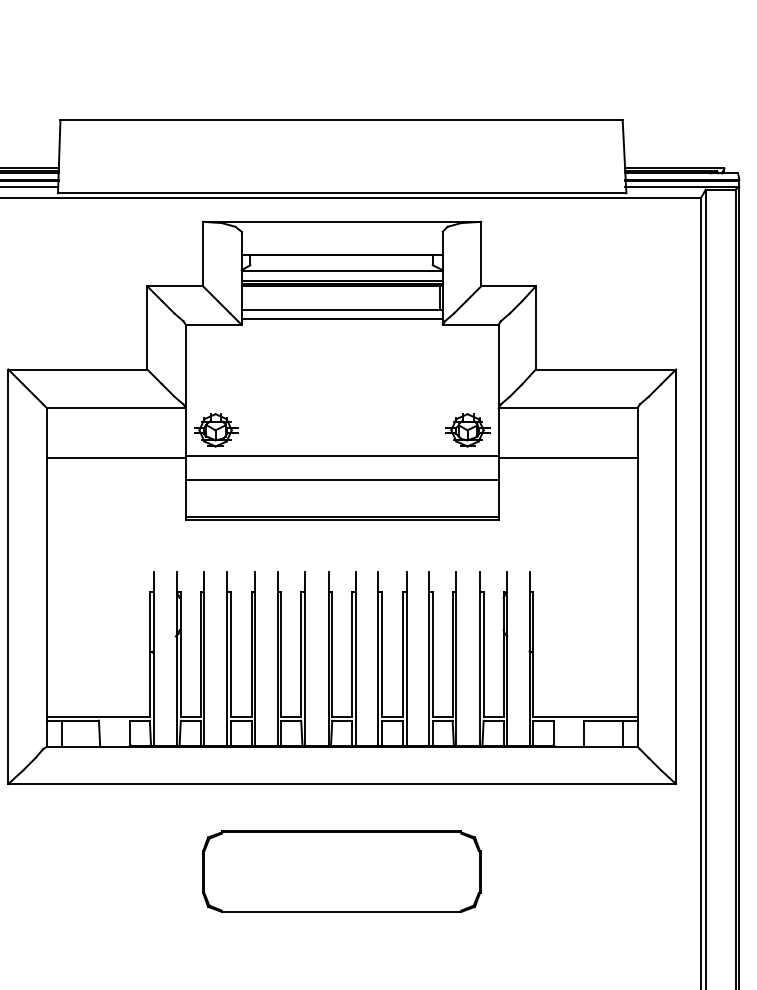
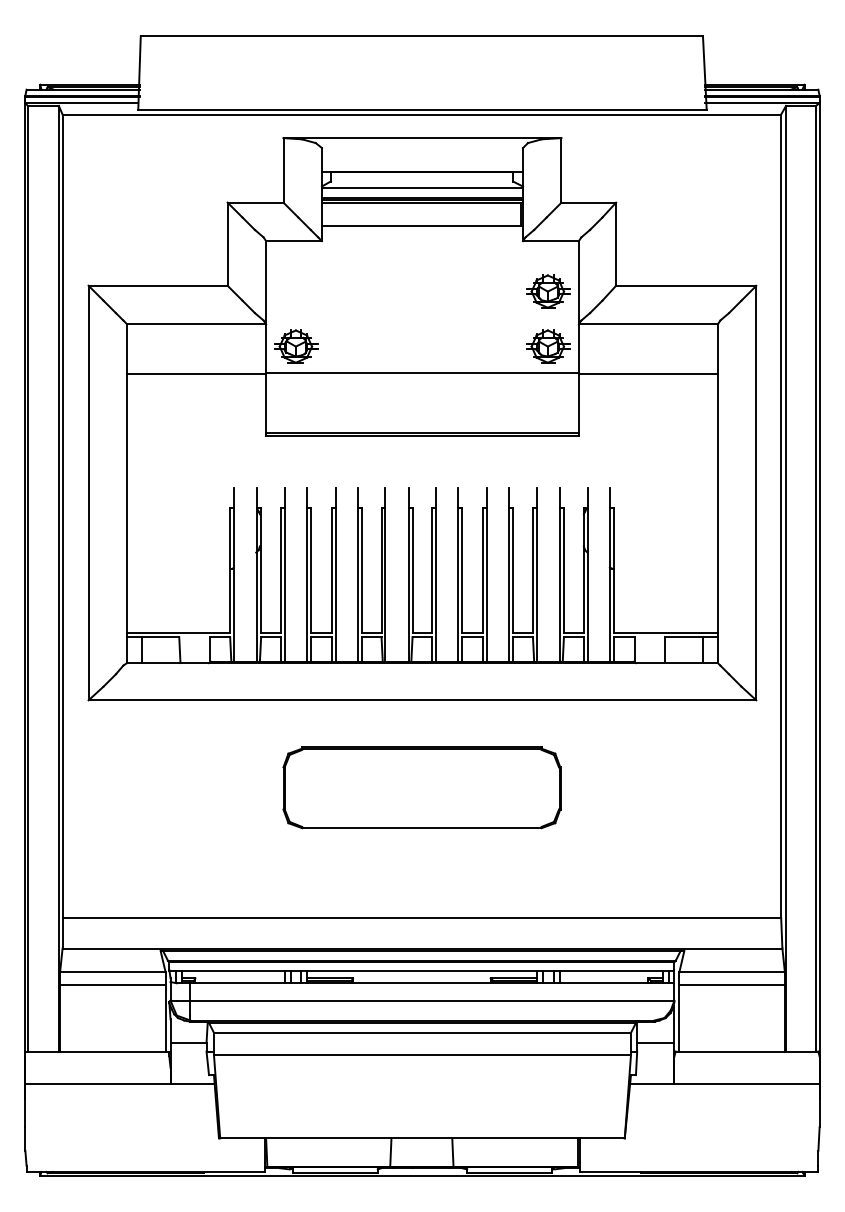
line: (342, 318) -> (422, 234), removed
part: (468, 375) -> (548, 291), added
line: (342, 480) -> (422, 396), removed

